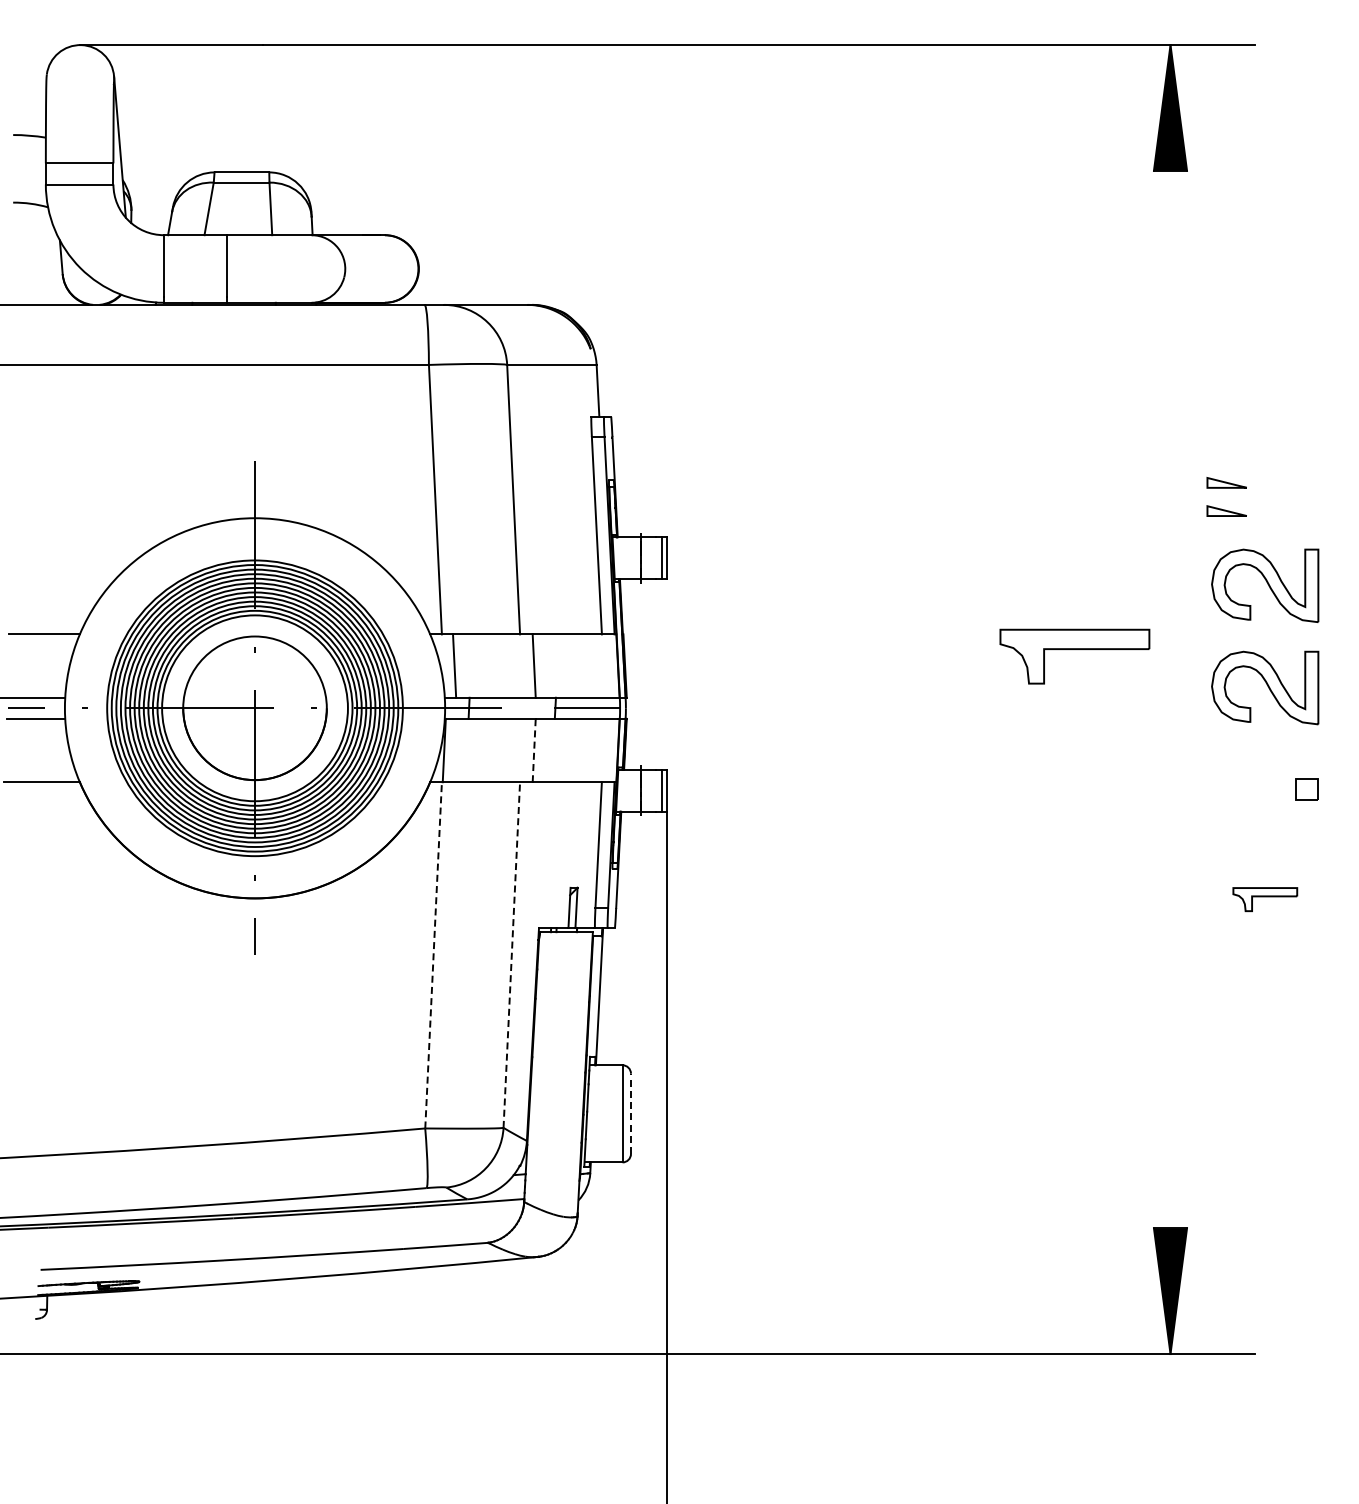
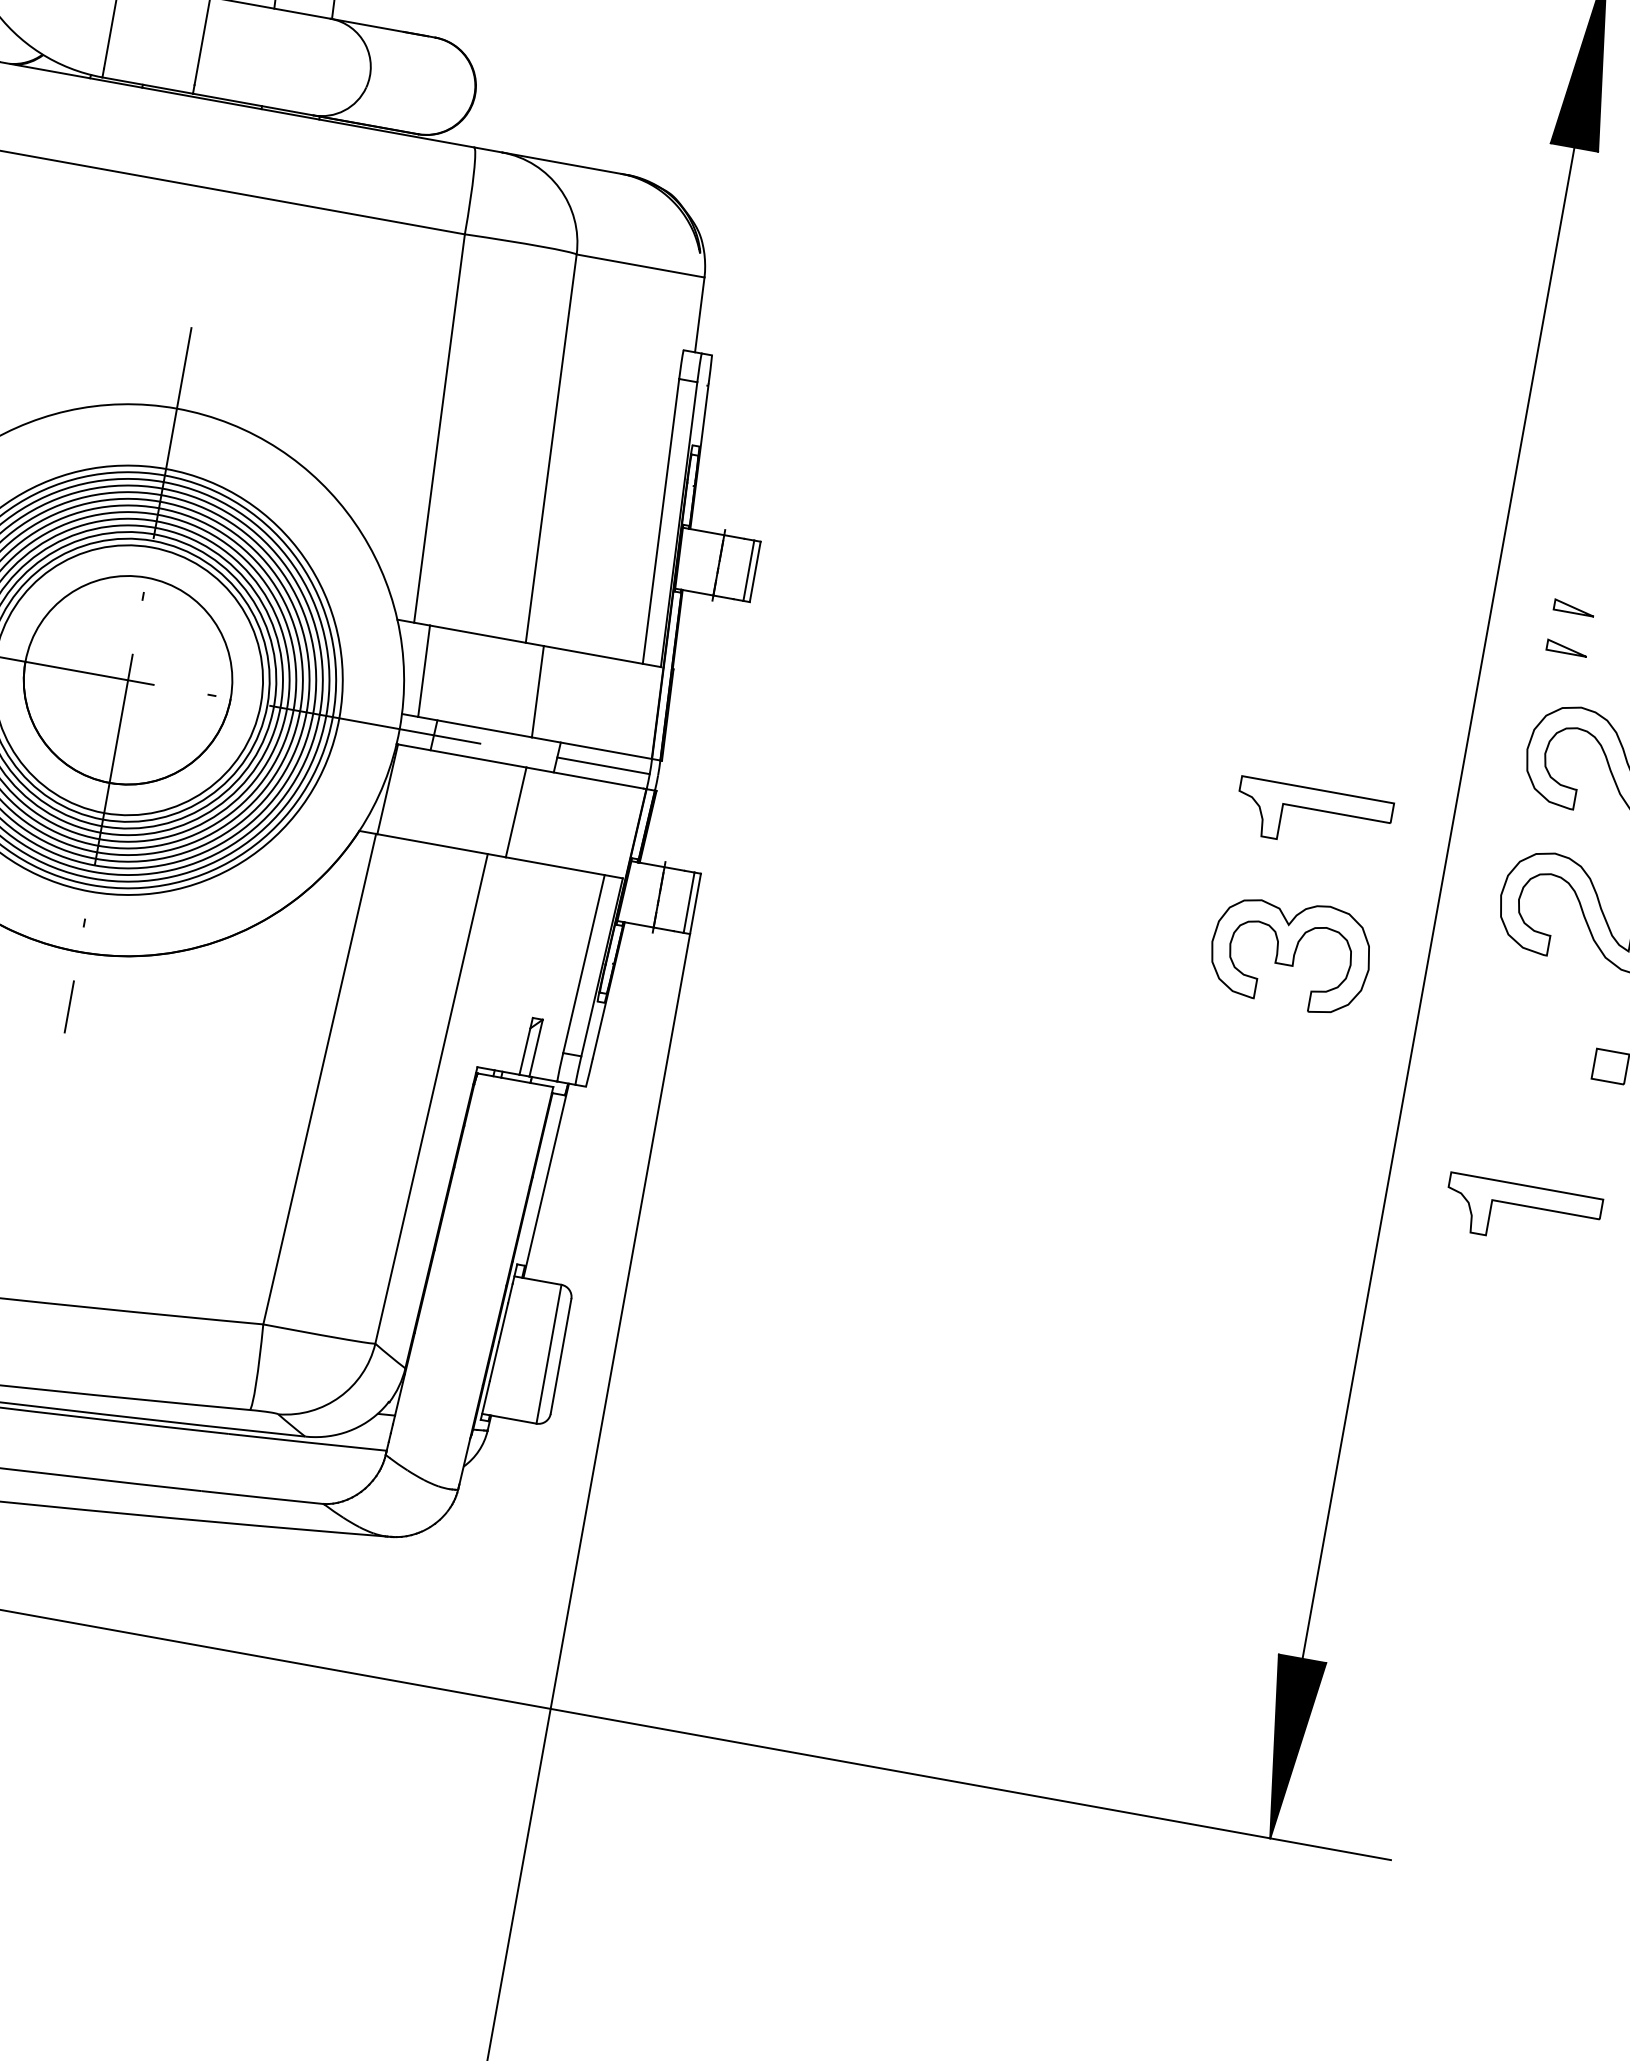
part: (1225, 482) -> (1572, 607), size x0.71
part: (1225, 510) -> (1565, 647), size x0.71
part: (1075, 656) -> (1313, 817), size x0.71
line: (1170, 699) -> (1438, 903), added
line: (534, 750) -> (516, 812), dashed -> solid
part: (1076, 751) -> (1290, 953), added
part: (1265, 899) -> (1522, 1213), size x1.67
line: (433, 954) -> (319, 1077), dashed -> solid
line: (511, 954) -> (431, 1098), dashed -> solid
line: (630, 1113) -> (560, 1355), dashed -> solid

